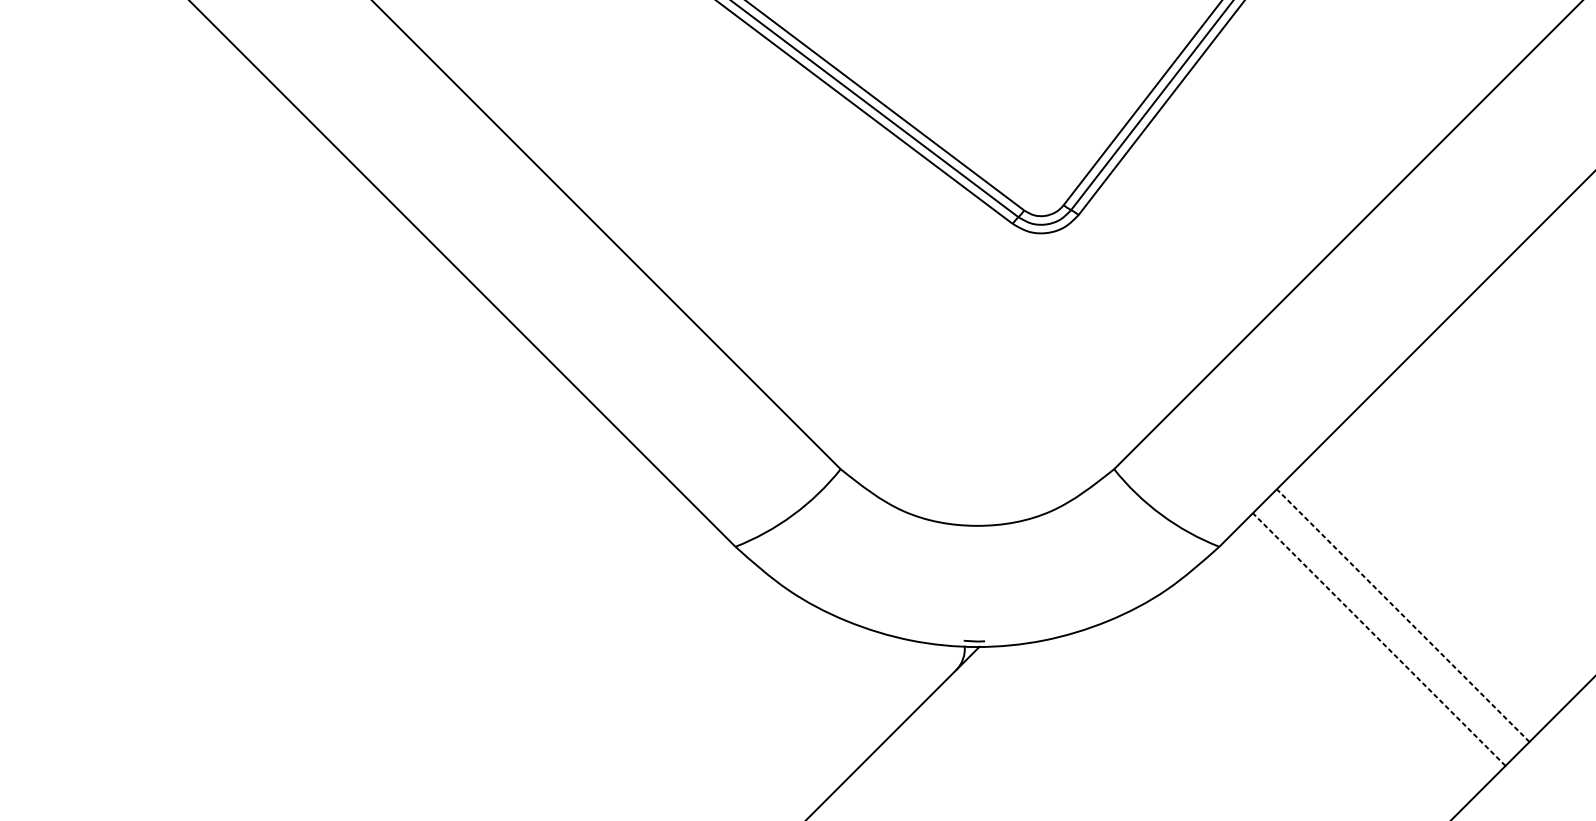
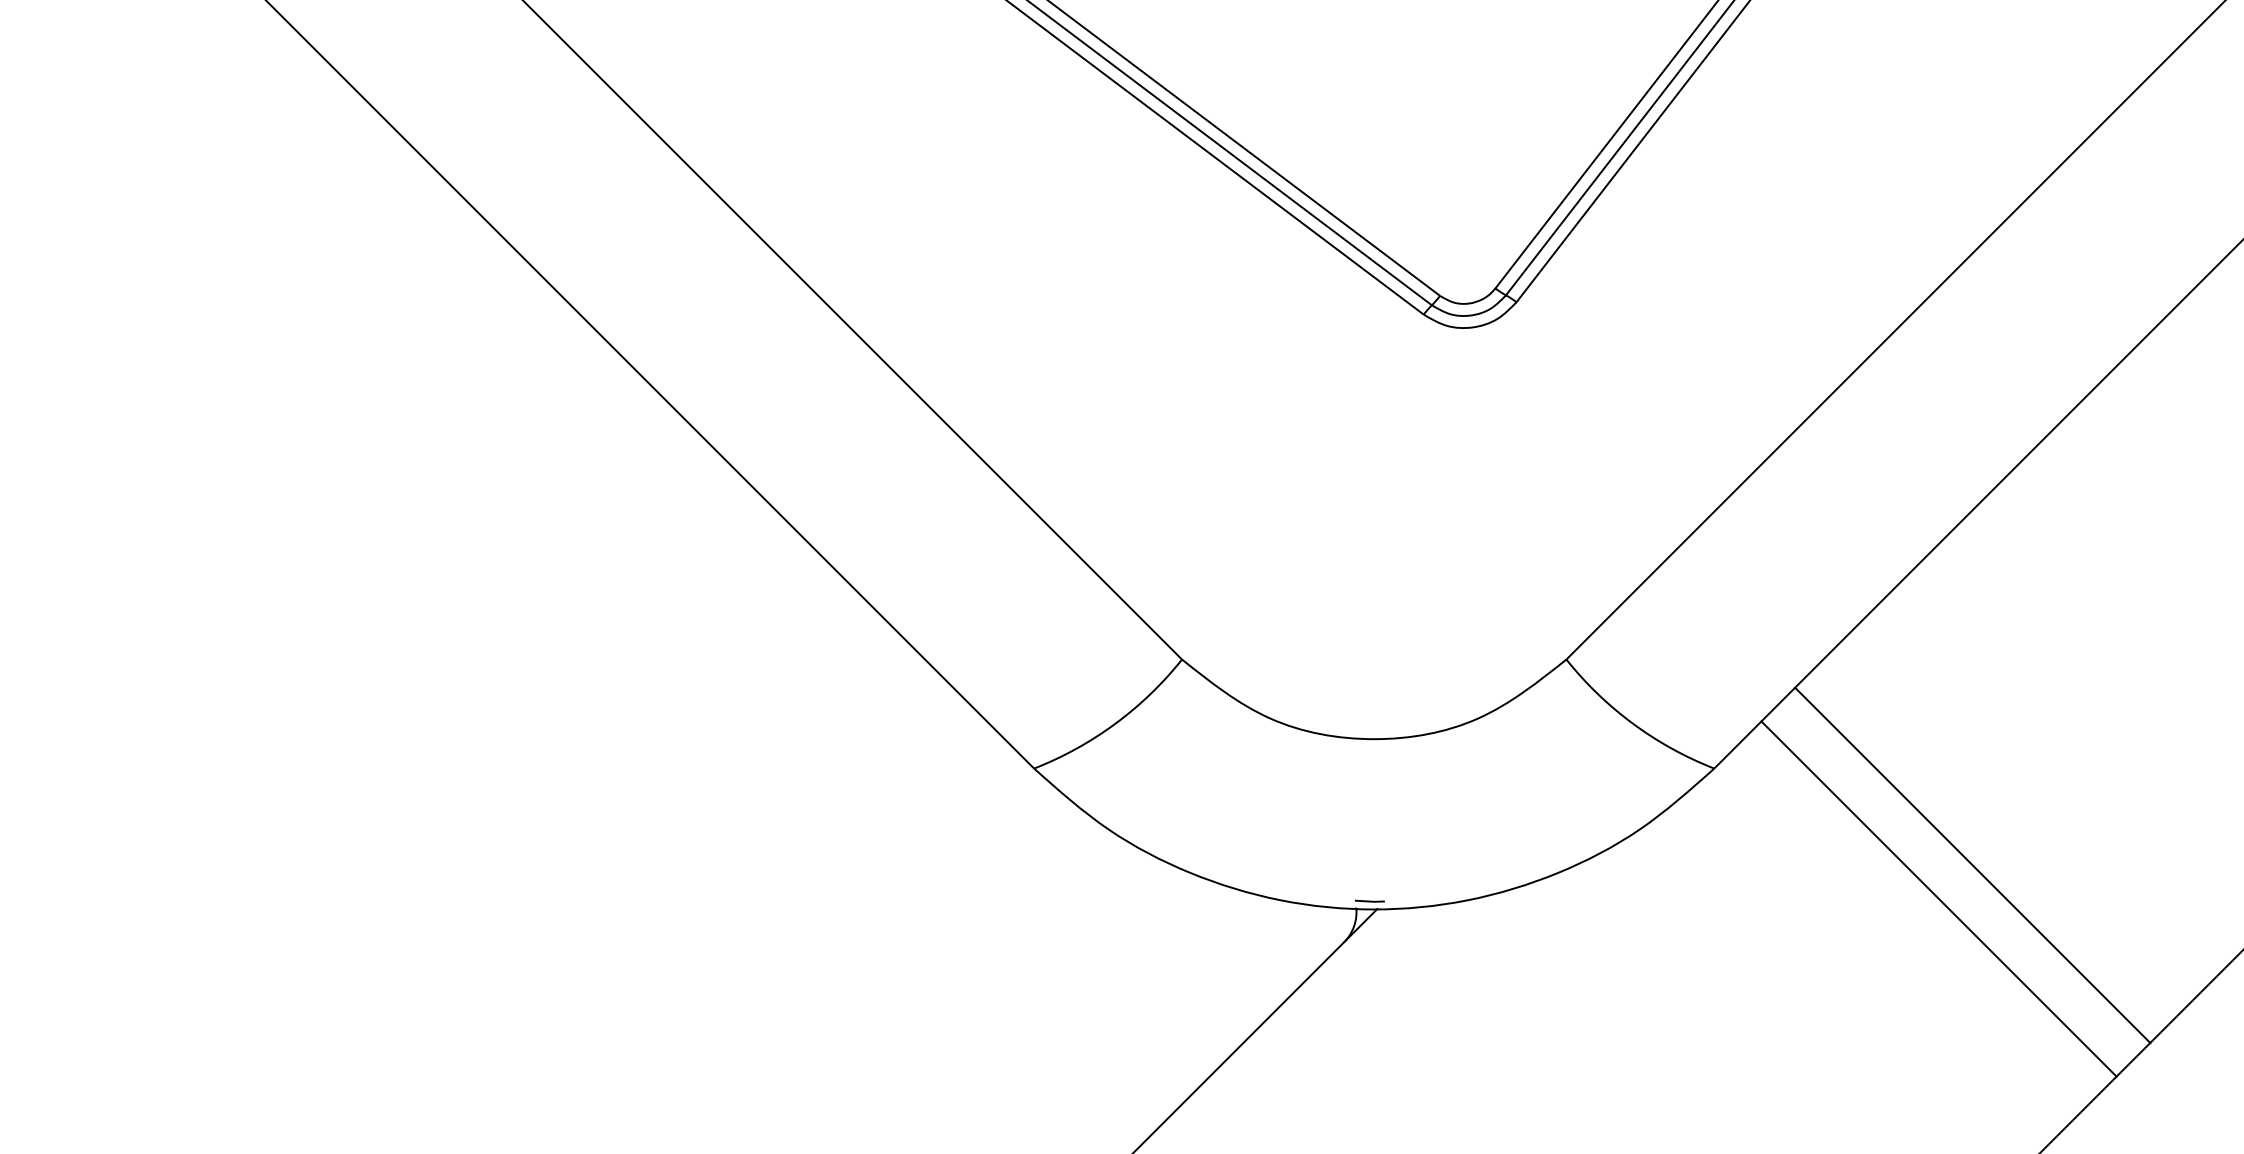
line: (1403, 615) -> (1972, 865), dashed -> solid
line: (1378, 639) -> (1938, 898), dashed -> solid

